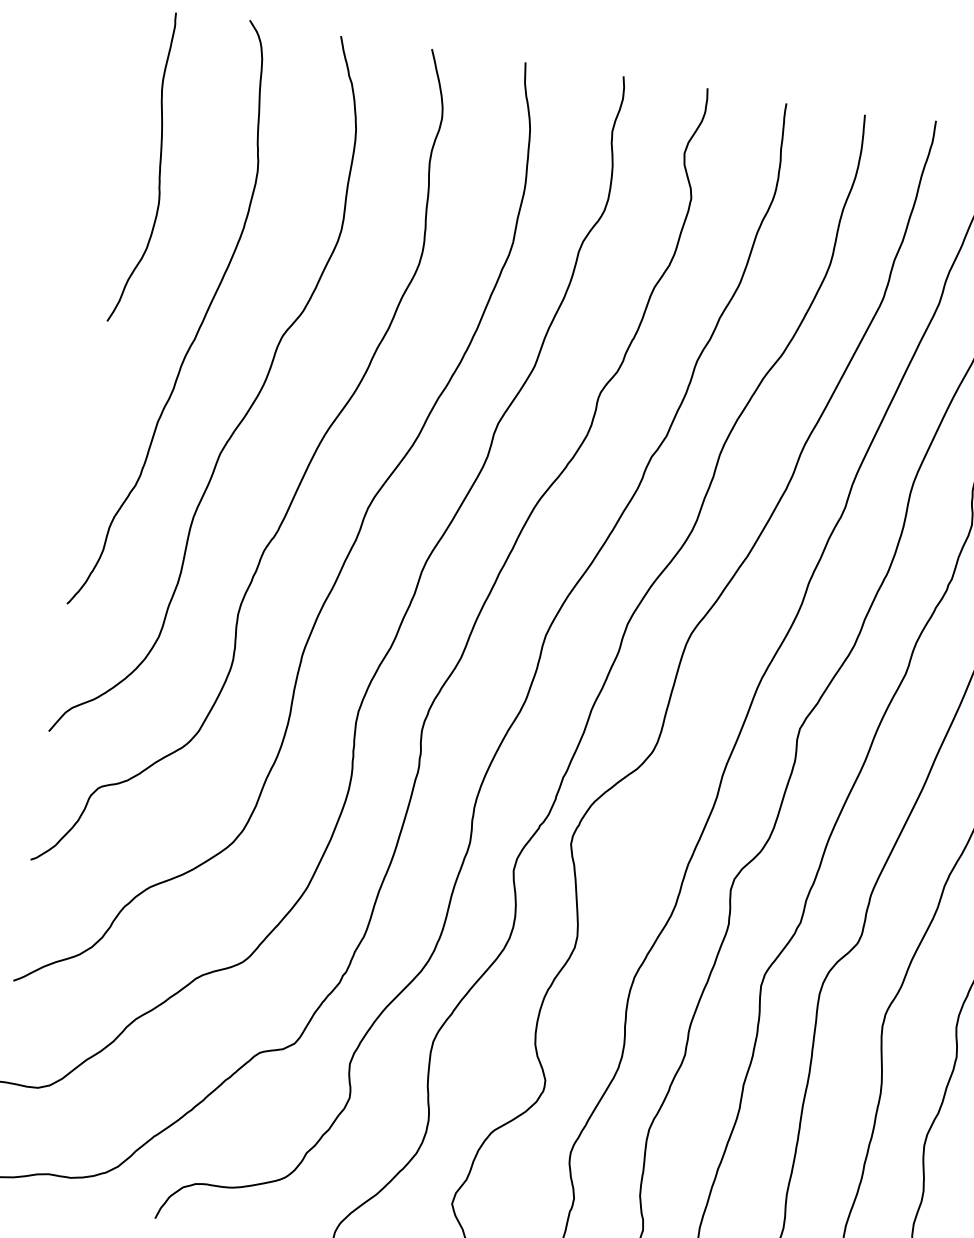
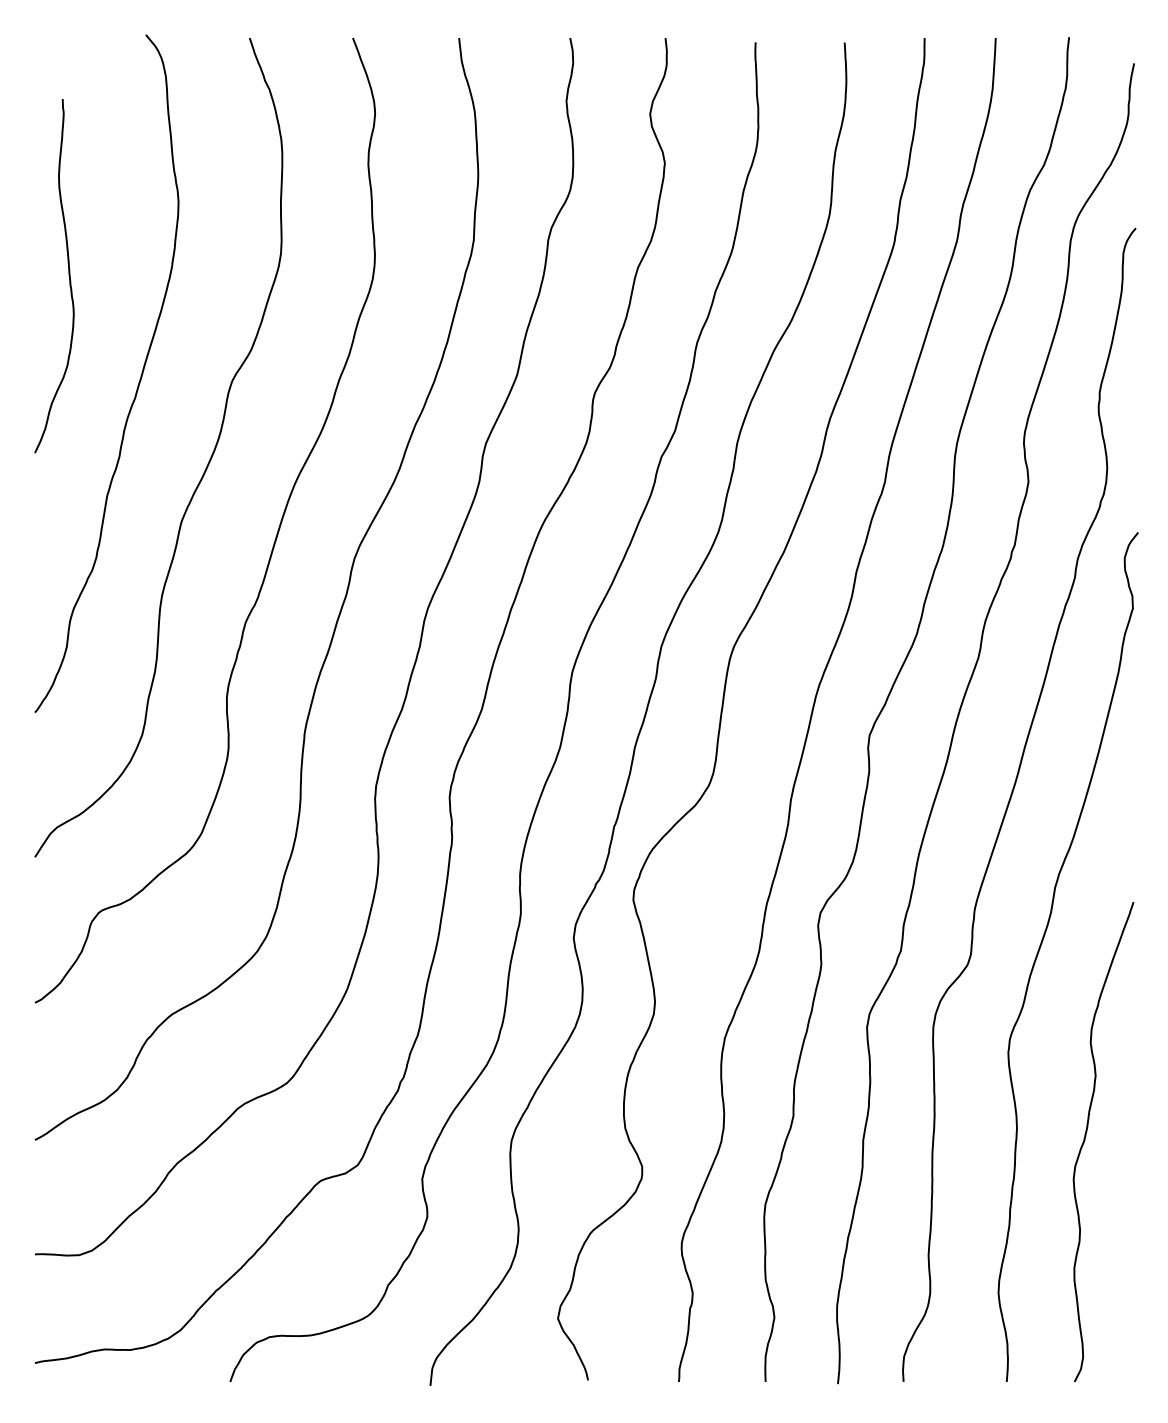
curve: (158, 169) -> (68, 276), moved

